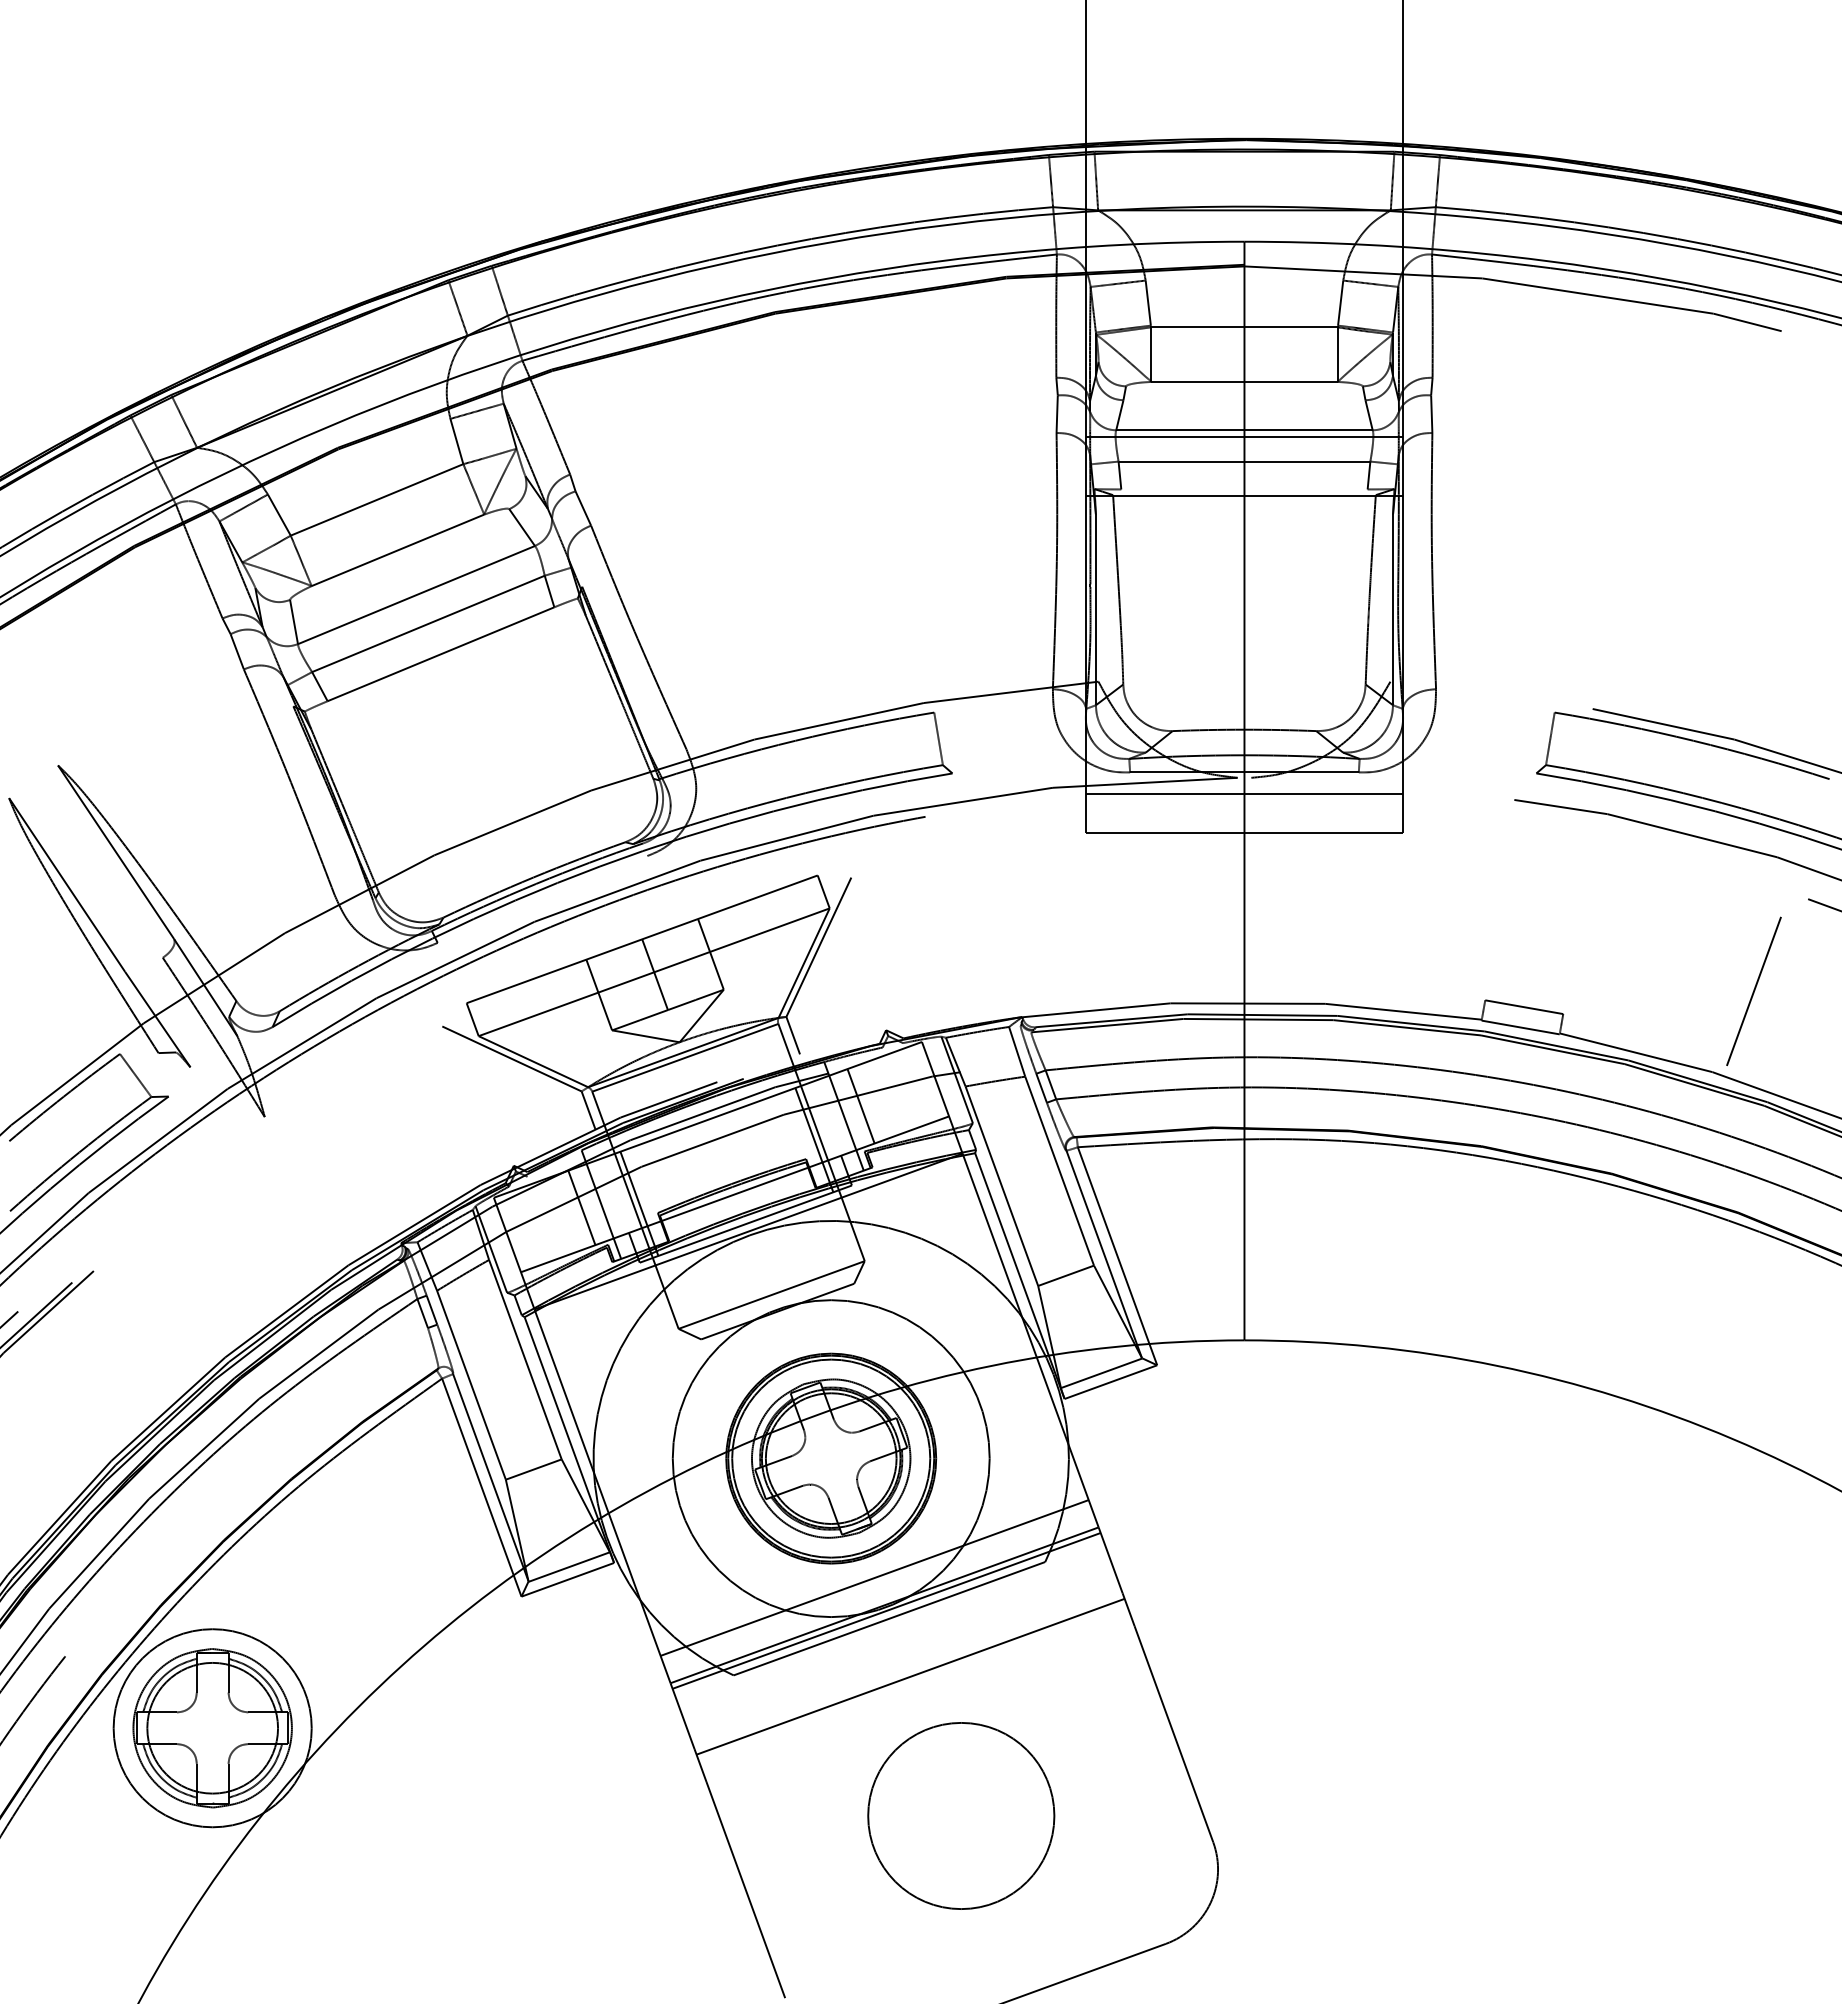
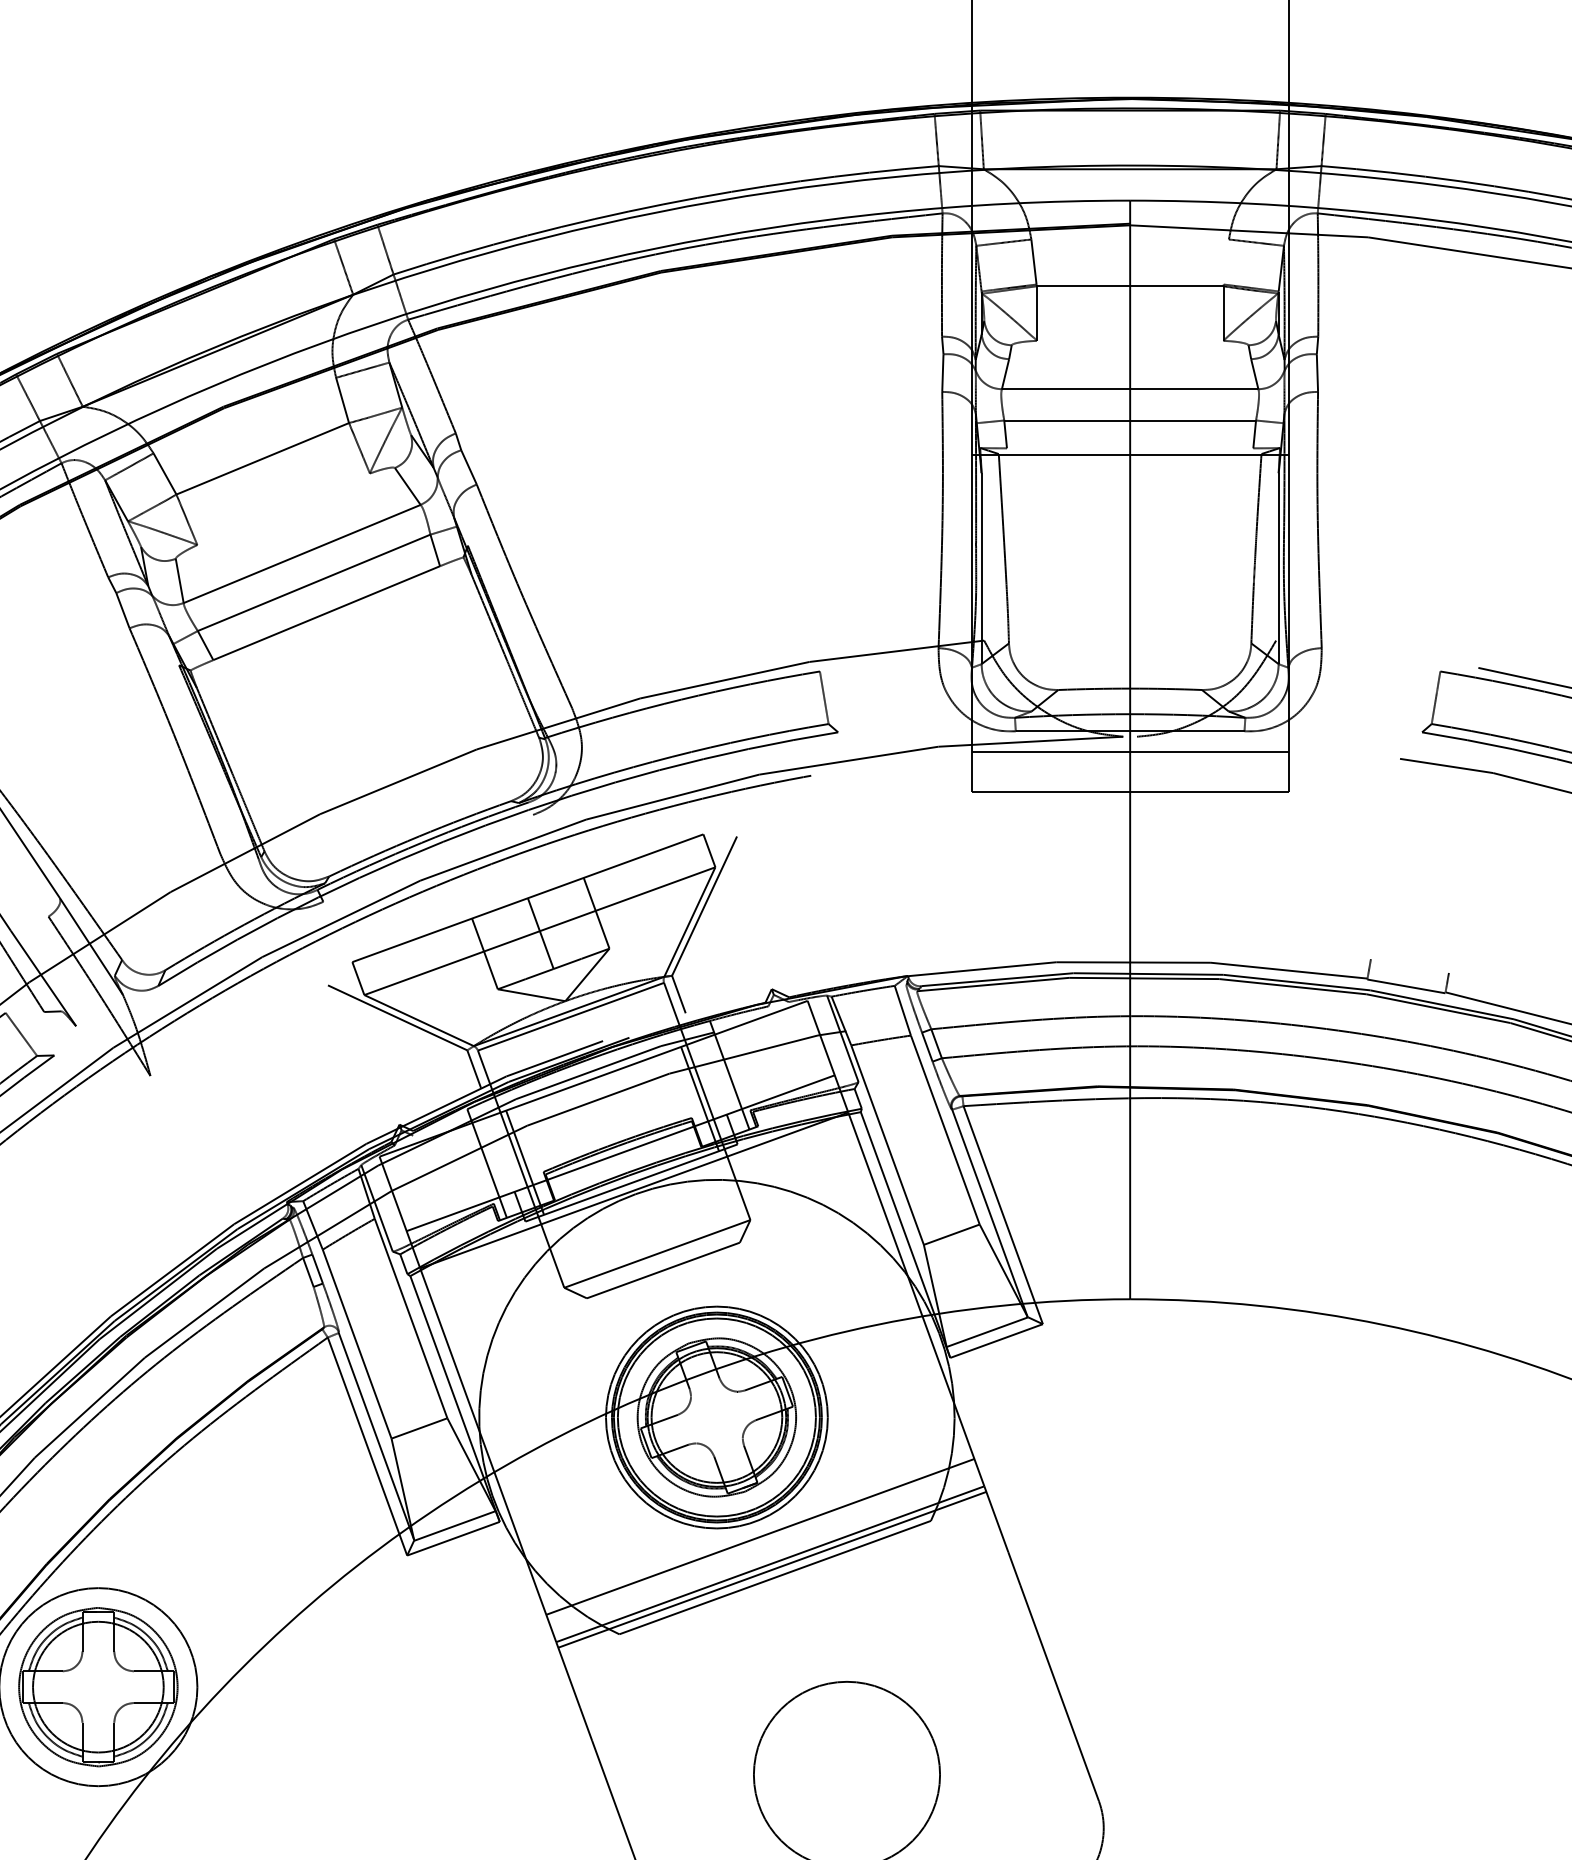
line: (1340, 302) -> (1226, 261), removed
line: (1244, 381) -> (1130, 340), removed
line: (1244, 437) -> (1130, 396), removed
line: (397, 550) -> (283, 509), removed
line: (1524, 1007) -> (1410, 966), removed
line: (860, 1106) -> (746, 1065), removed
line: (581, 1207) -> (467, 1166), removed
circle: (830, 1458) -> (716, 1417), size x0.7
line: (910, 1676) -> (796, 1635), removed

